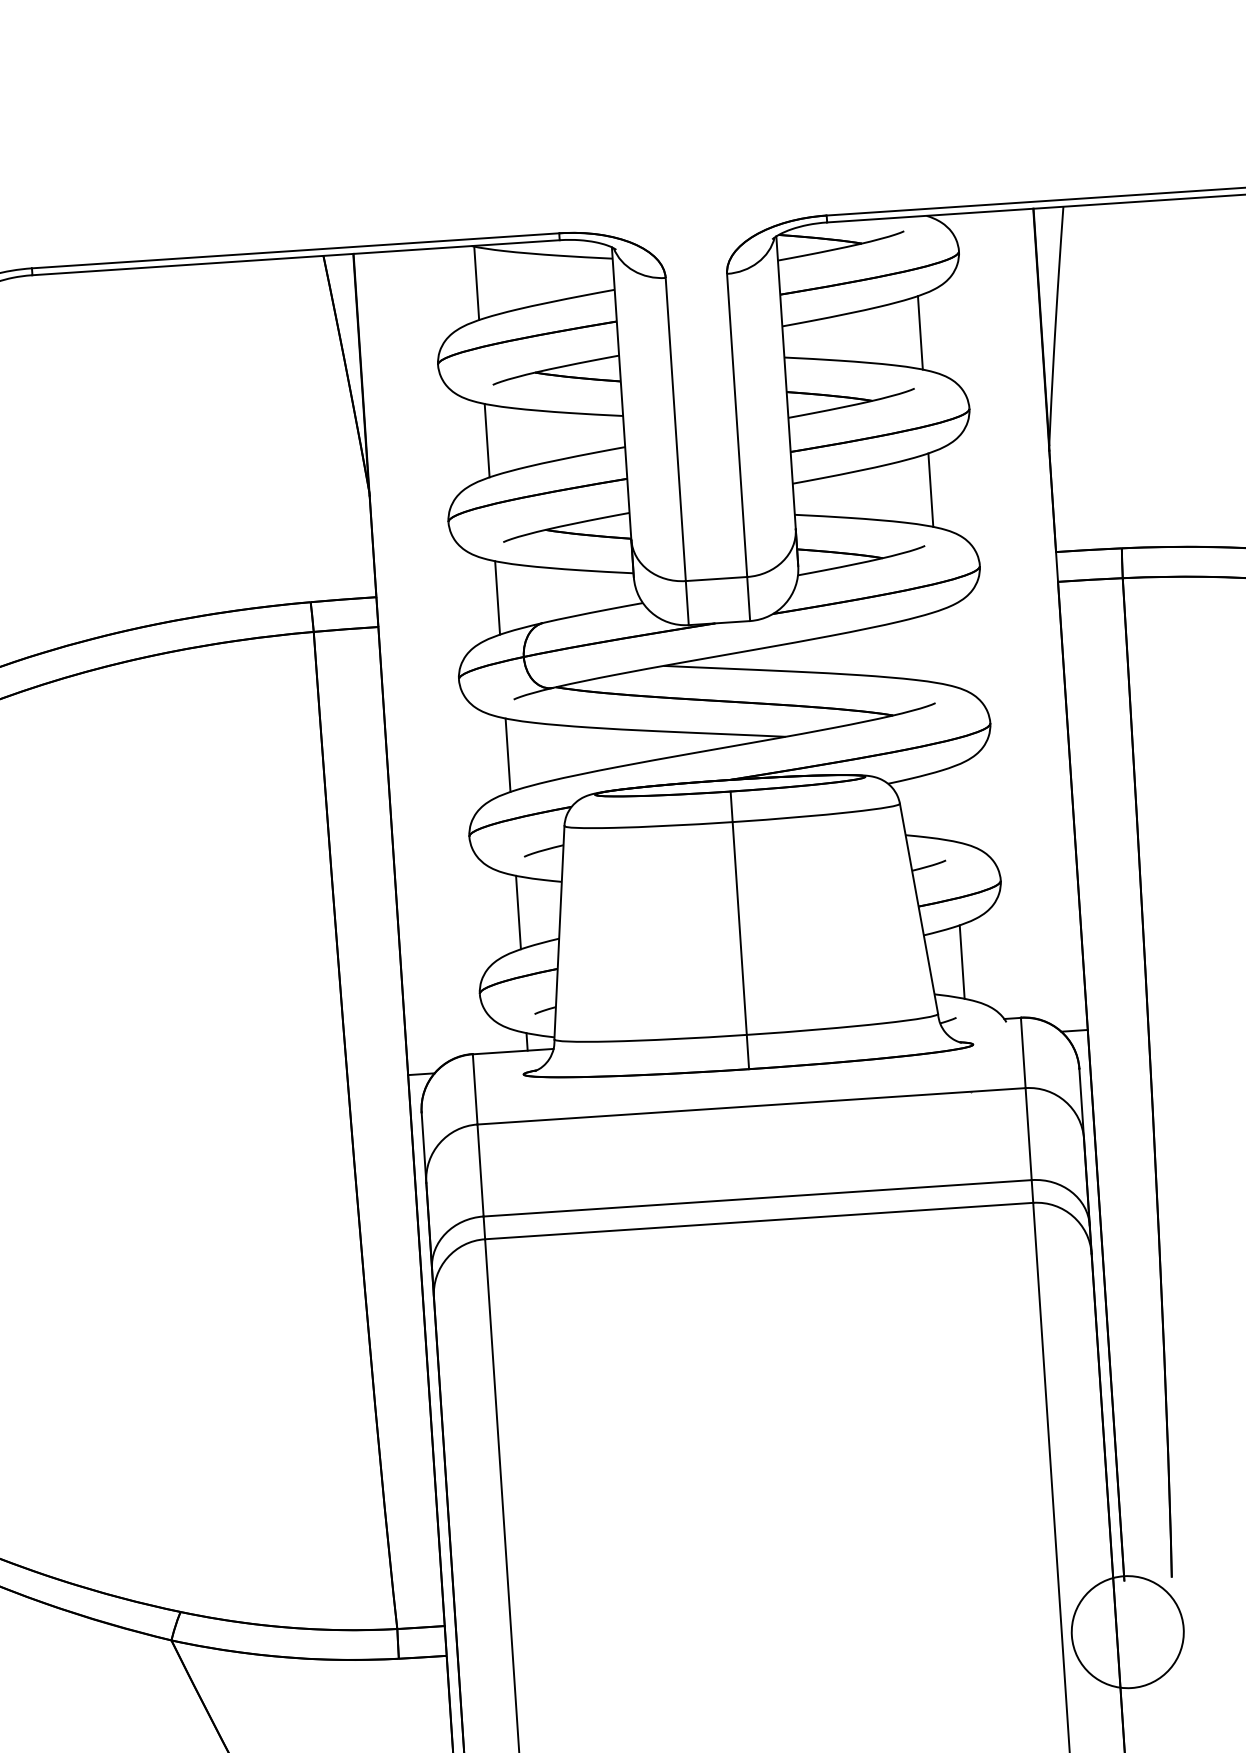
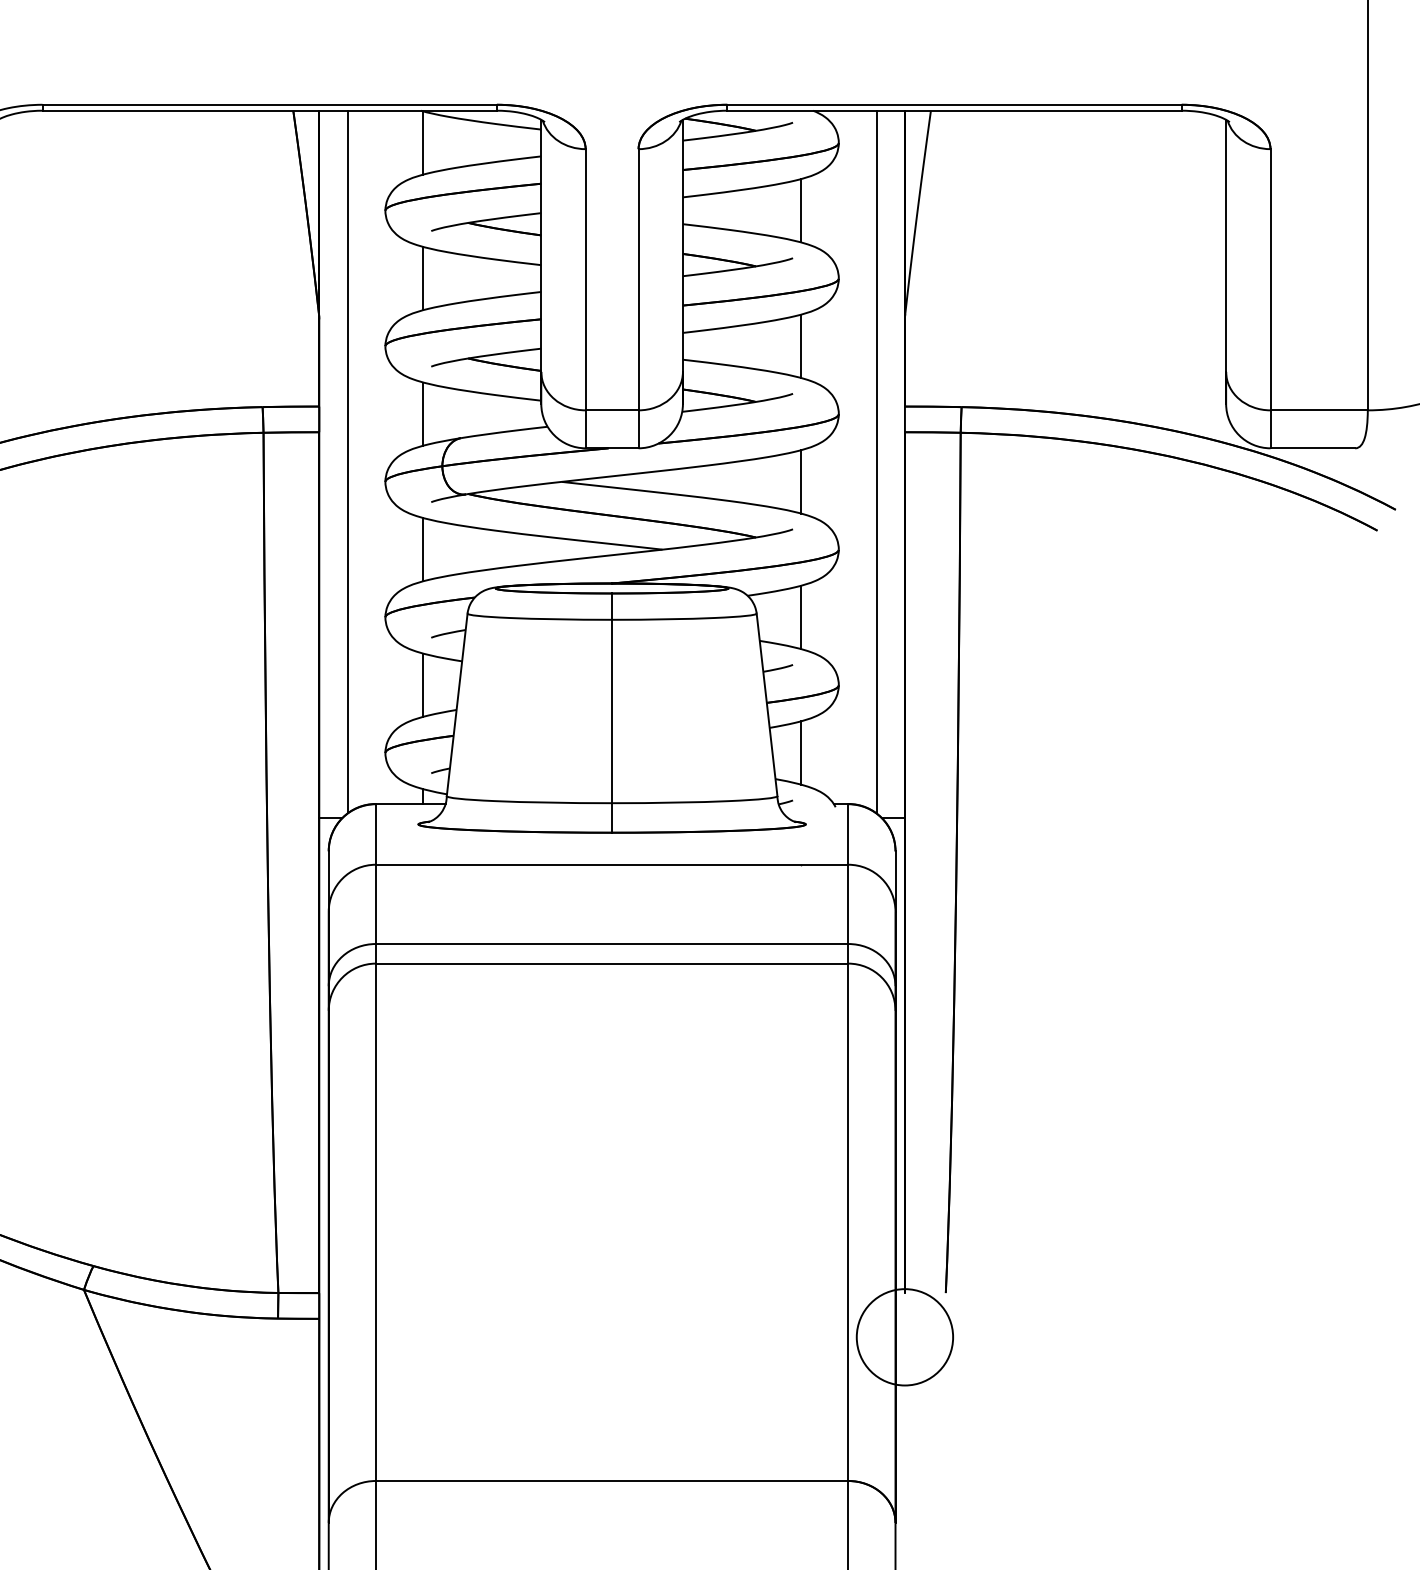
line: (1027, 618) -> (876, 461), added
line: (941, 646) -> (801, 481), added
line: (413, 658) -> (347, 461), added
line: (952, 804) -> (801, 617), added

